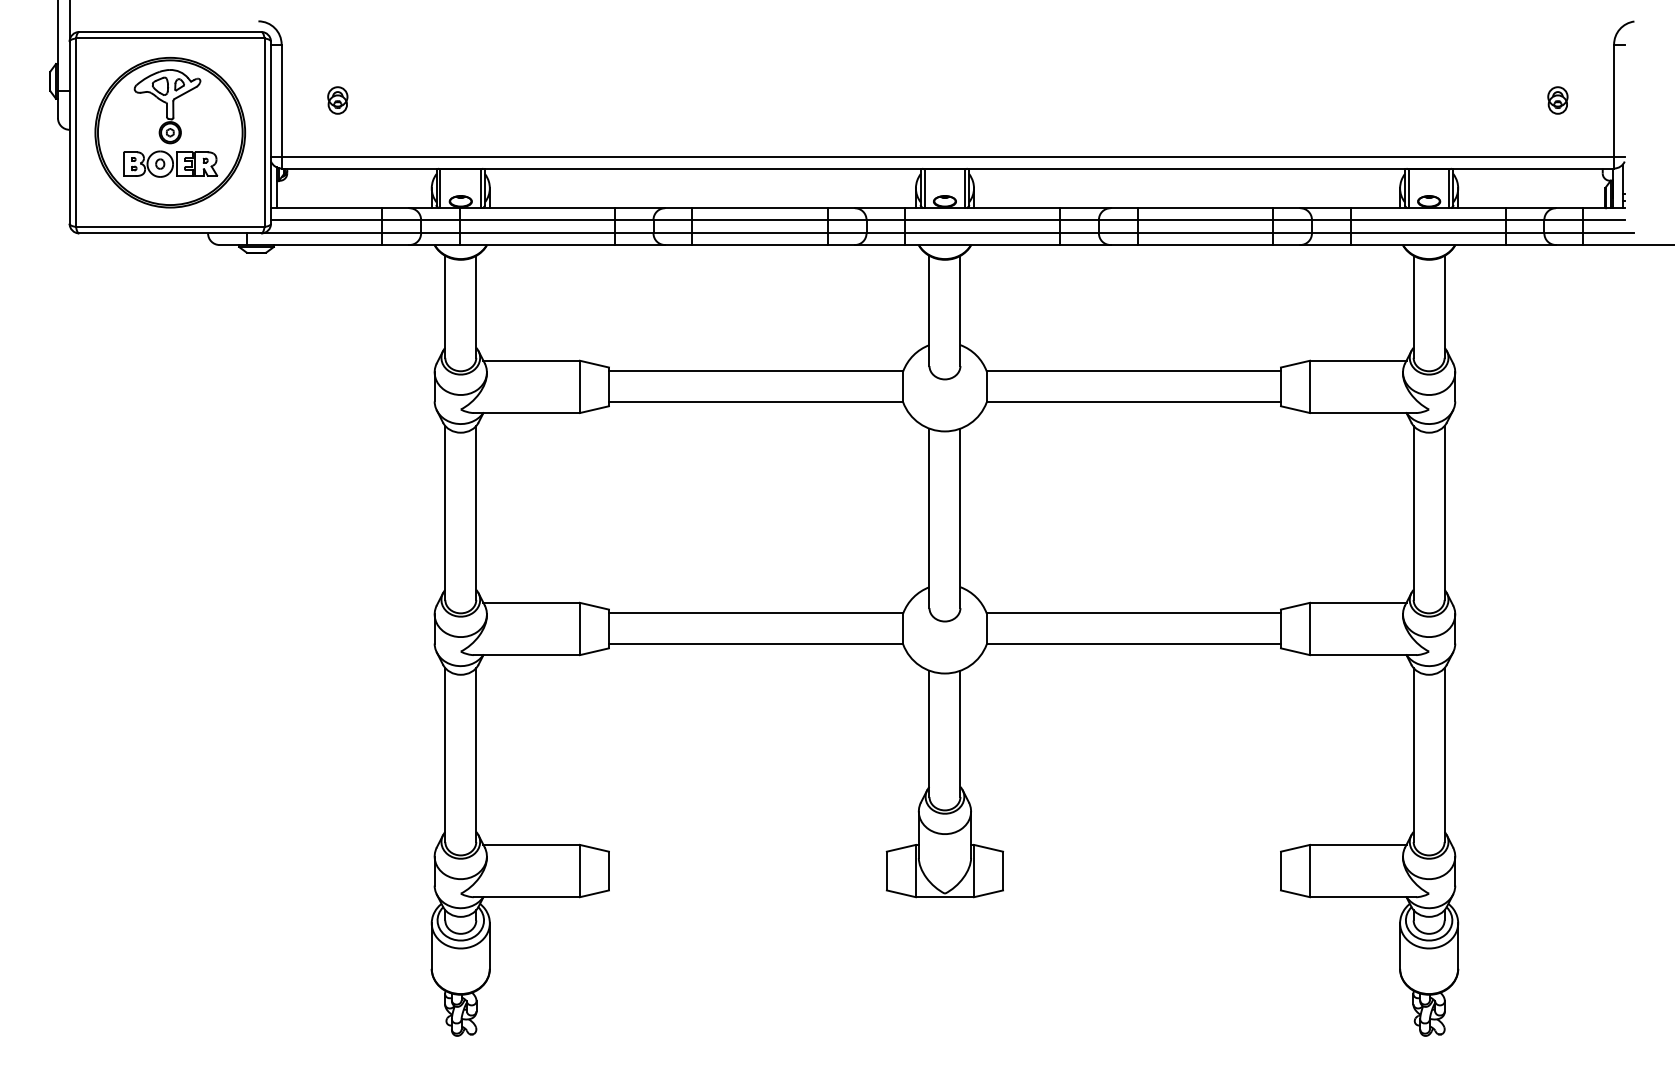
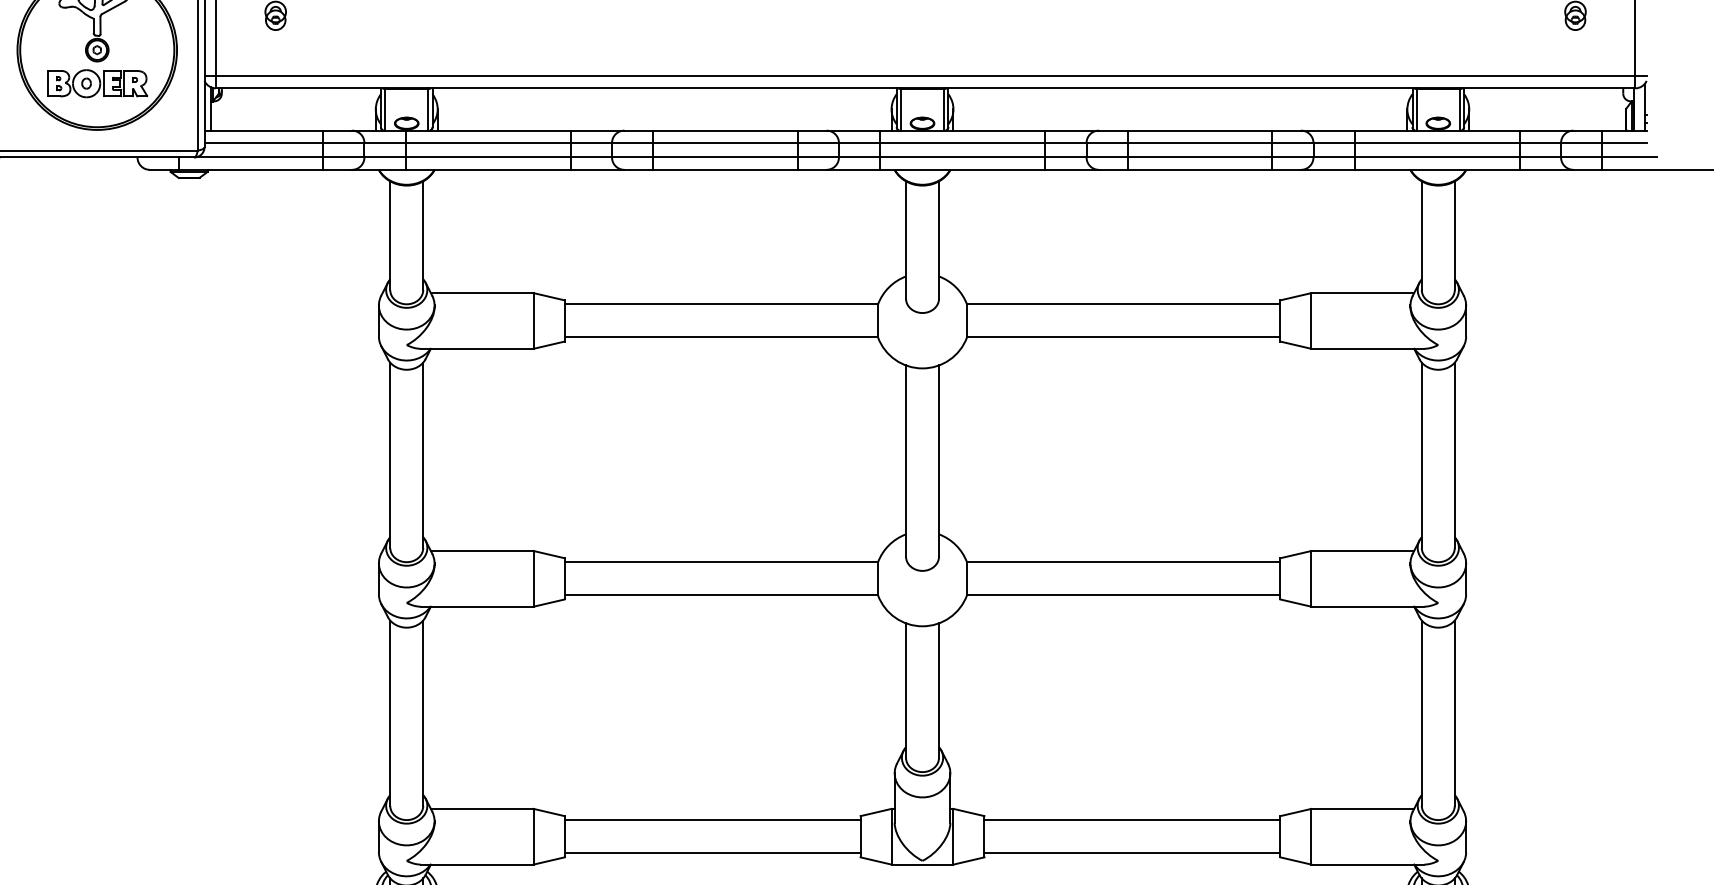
line: (747, 855) -> (712, 820), added
line: (1141, 855) -> (1131, 820), added
line: (747, 886) -> (712, 853), added
line: (1141, 886) -> (1131, 853), added

